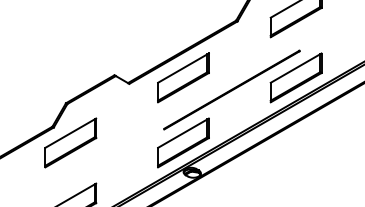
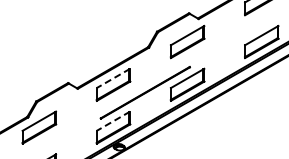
line: (183, 68) -> (113, 78), solid -> dashed
line: (183, 133) -> (113, 121), solid -> dashed

